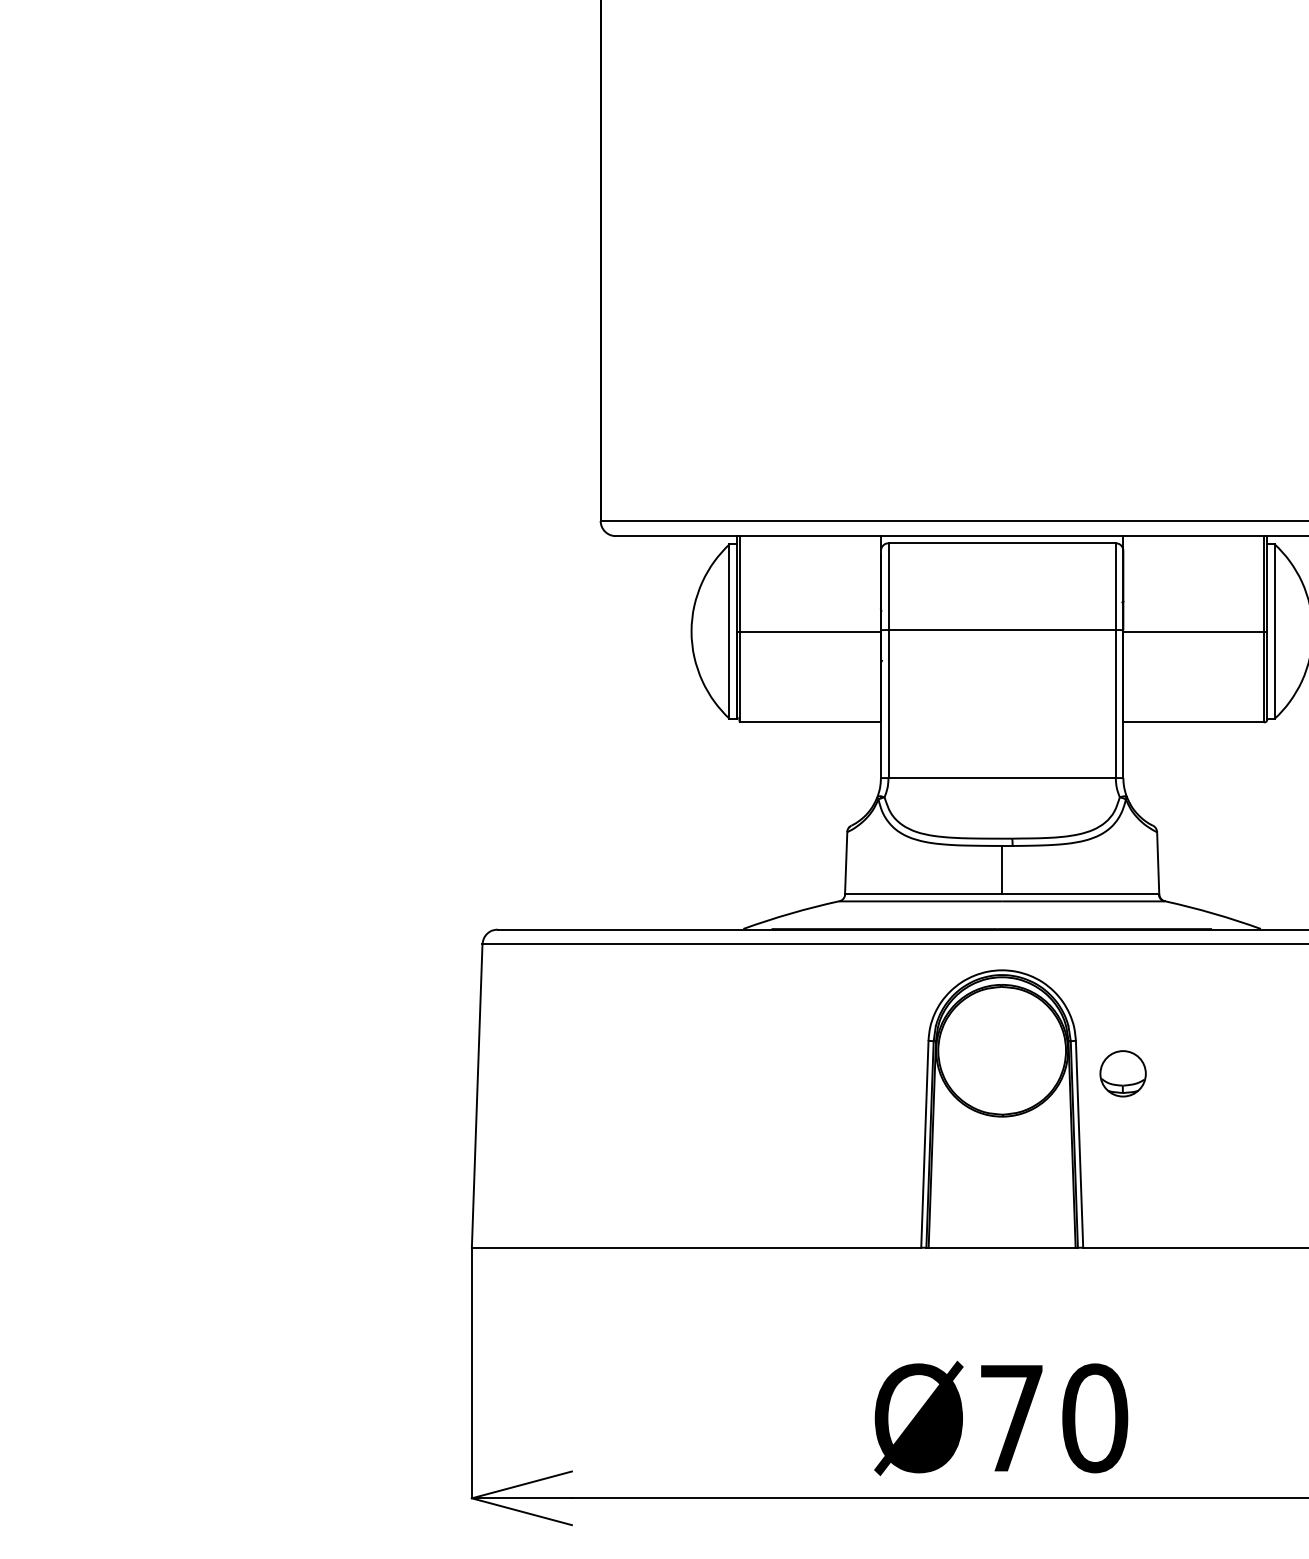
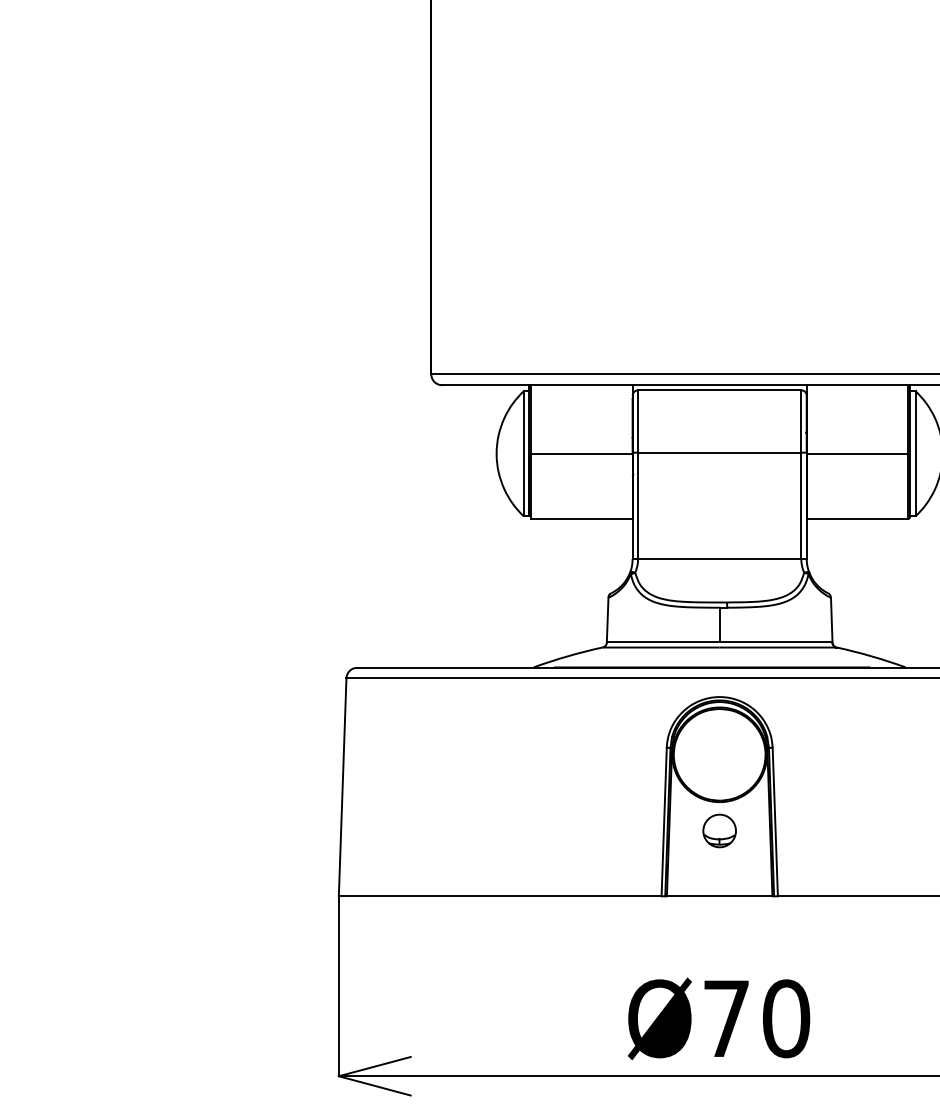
part: (1122, 1073) -> (719, 830), moved

